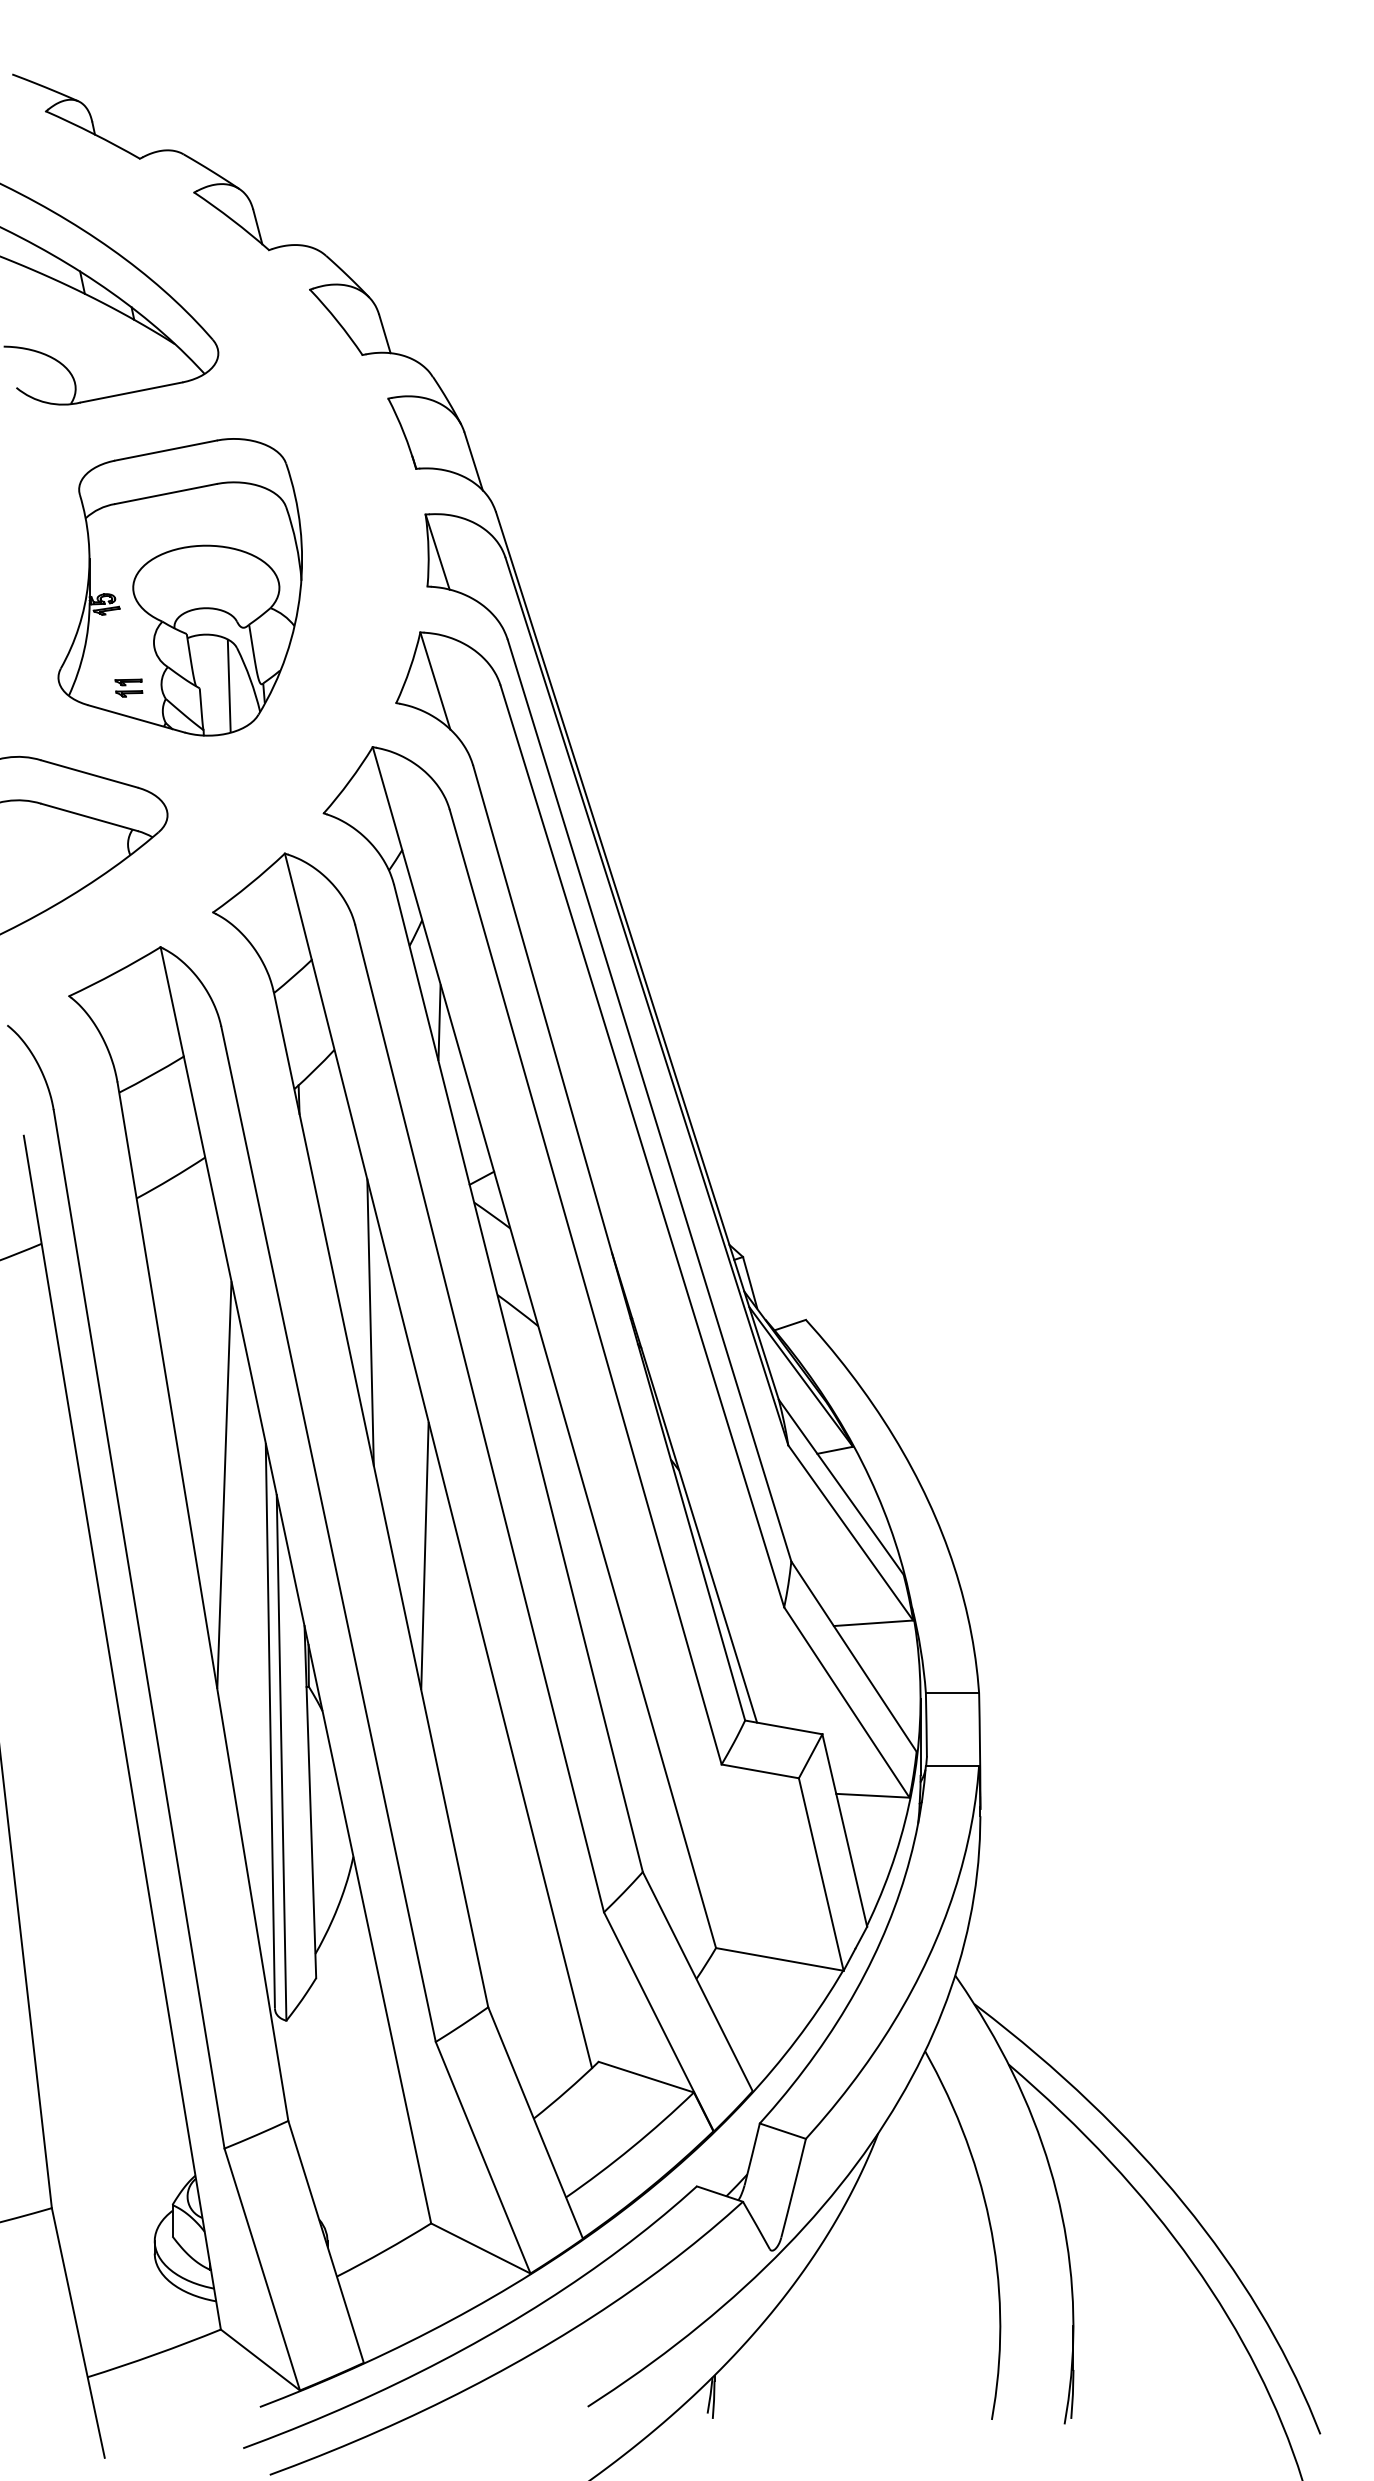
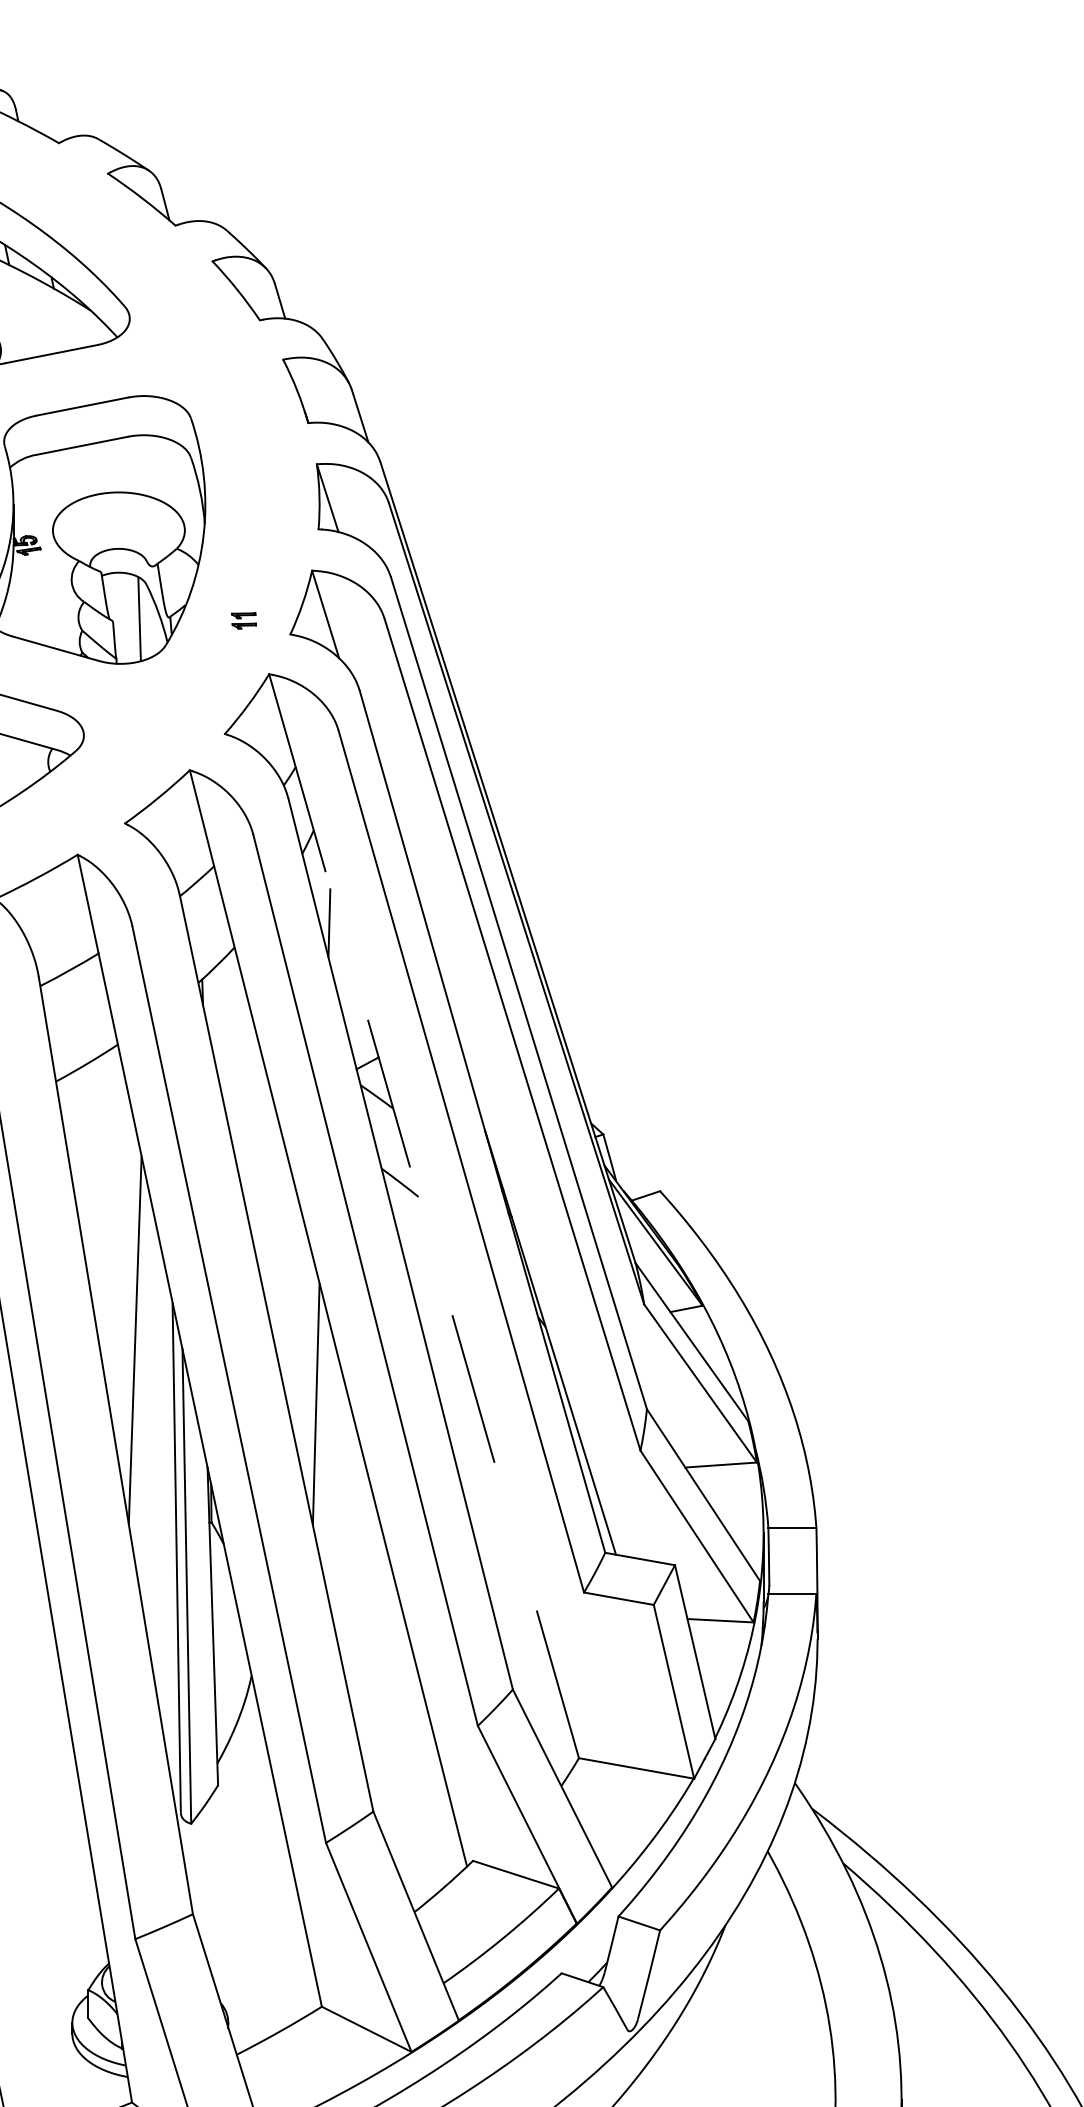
part: (128, 687) -> (243, 620), moved
line: (370, 1322) -> (267, 1193), removed
line: (559, 1399) -> (437, 1263), solid -> dashed

